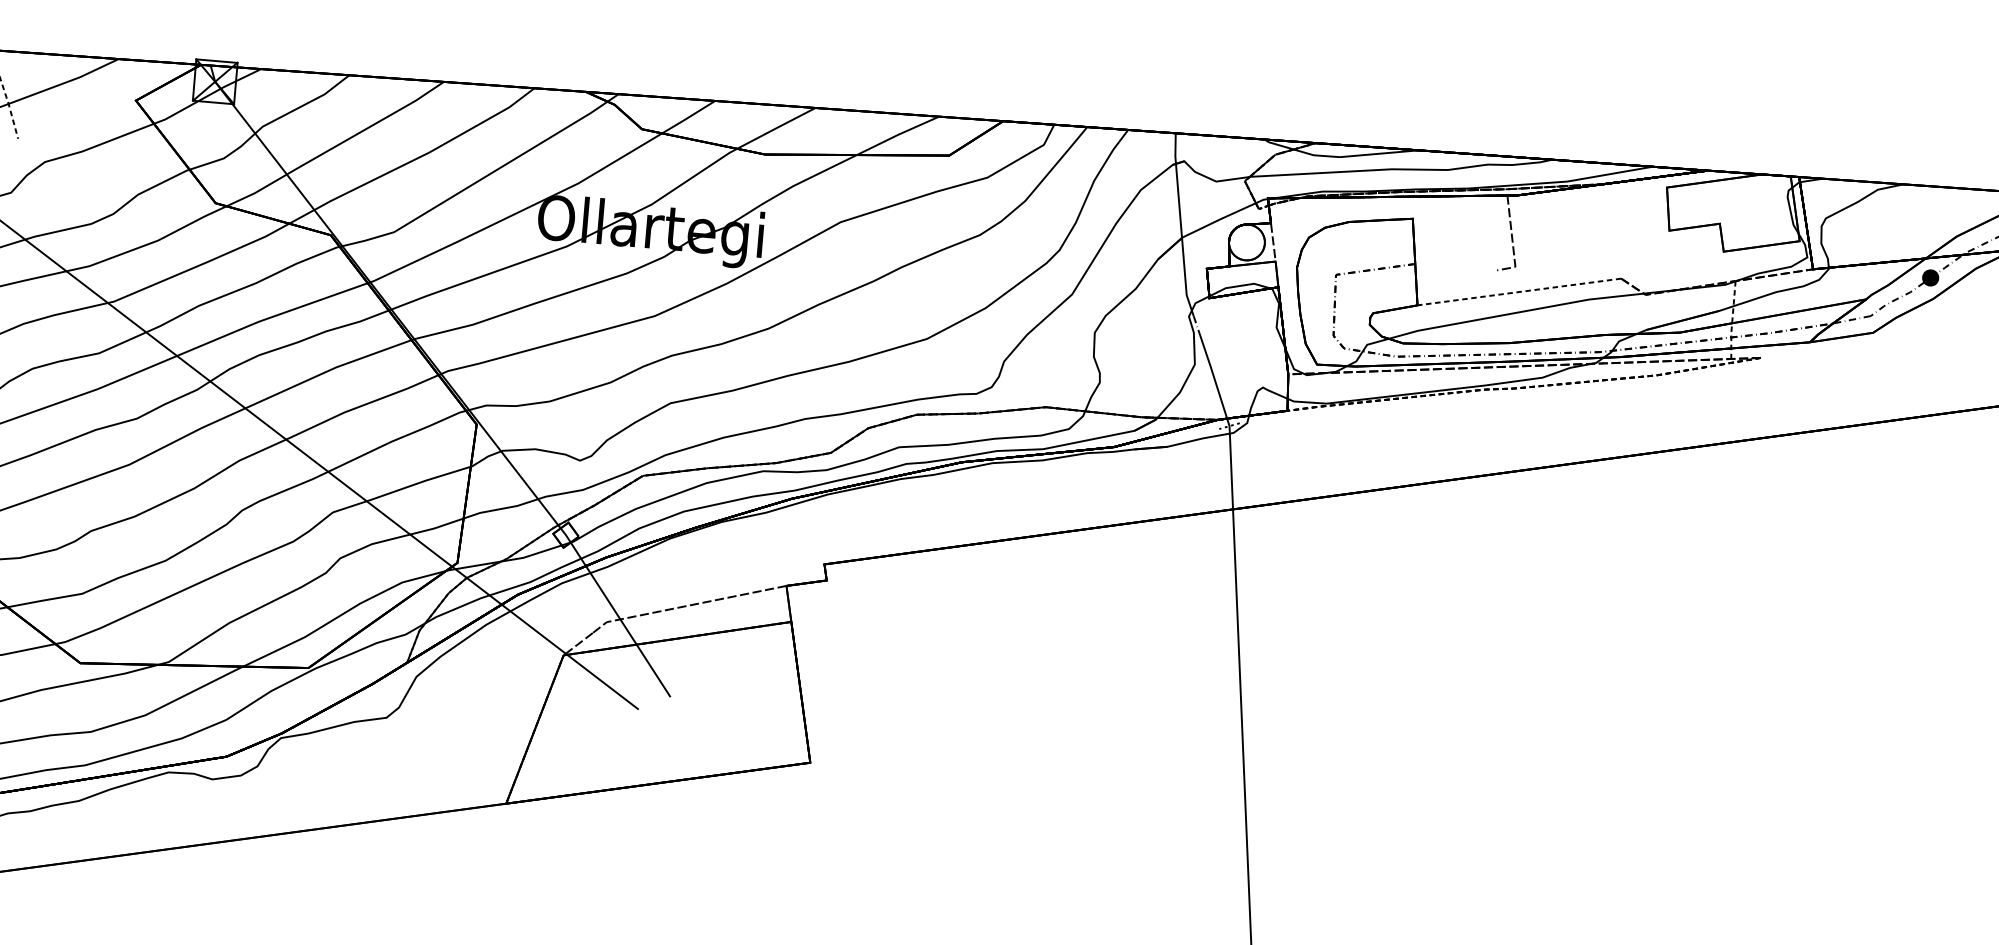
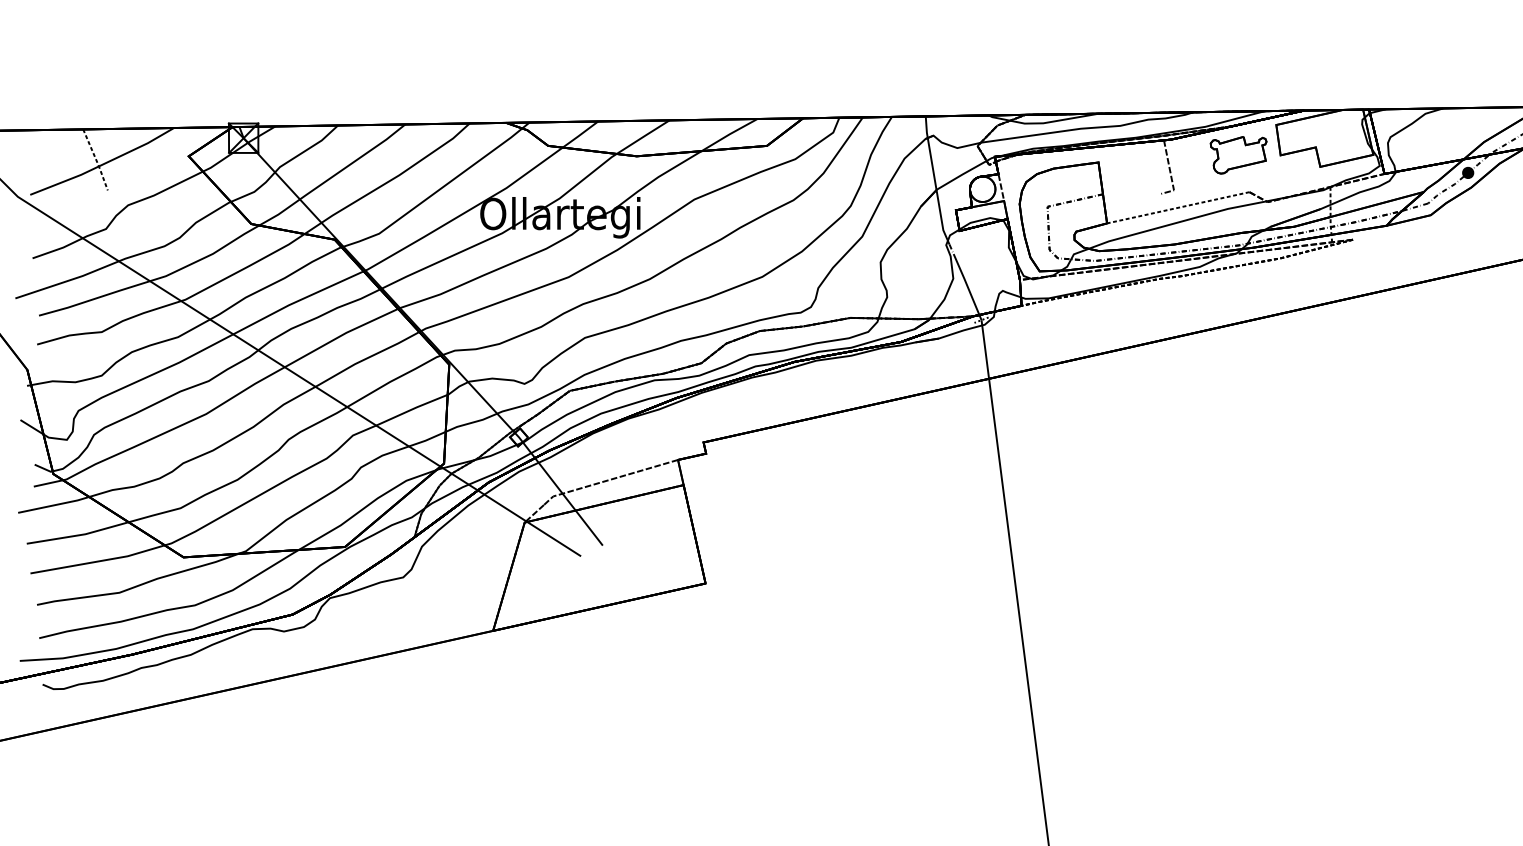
part: (1610, 225) -> (1238, 155), added

